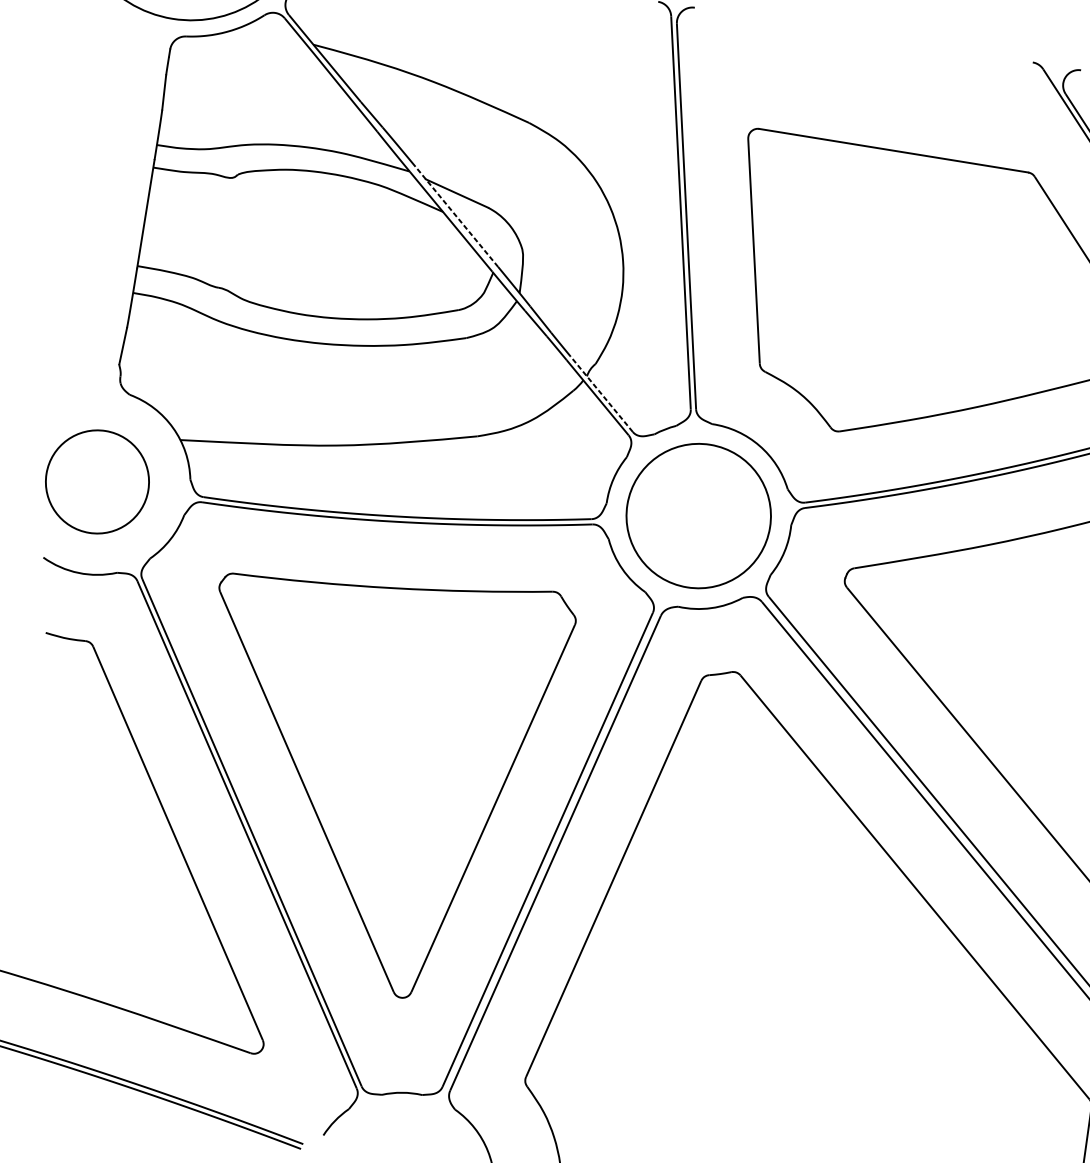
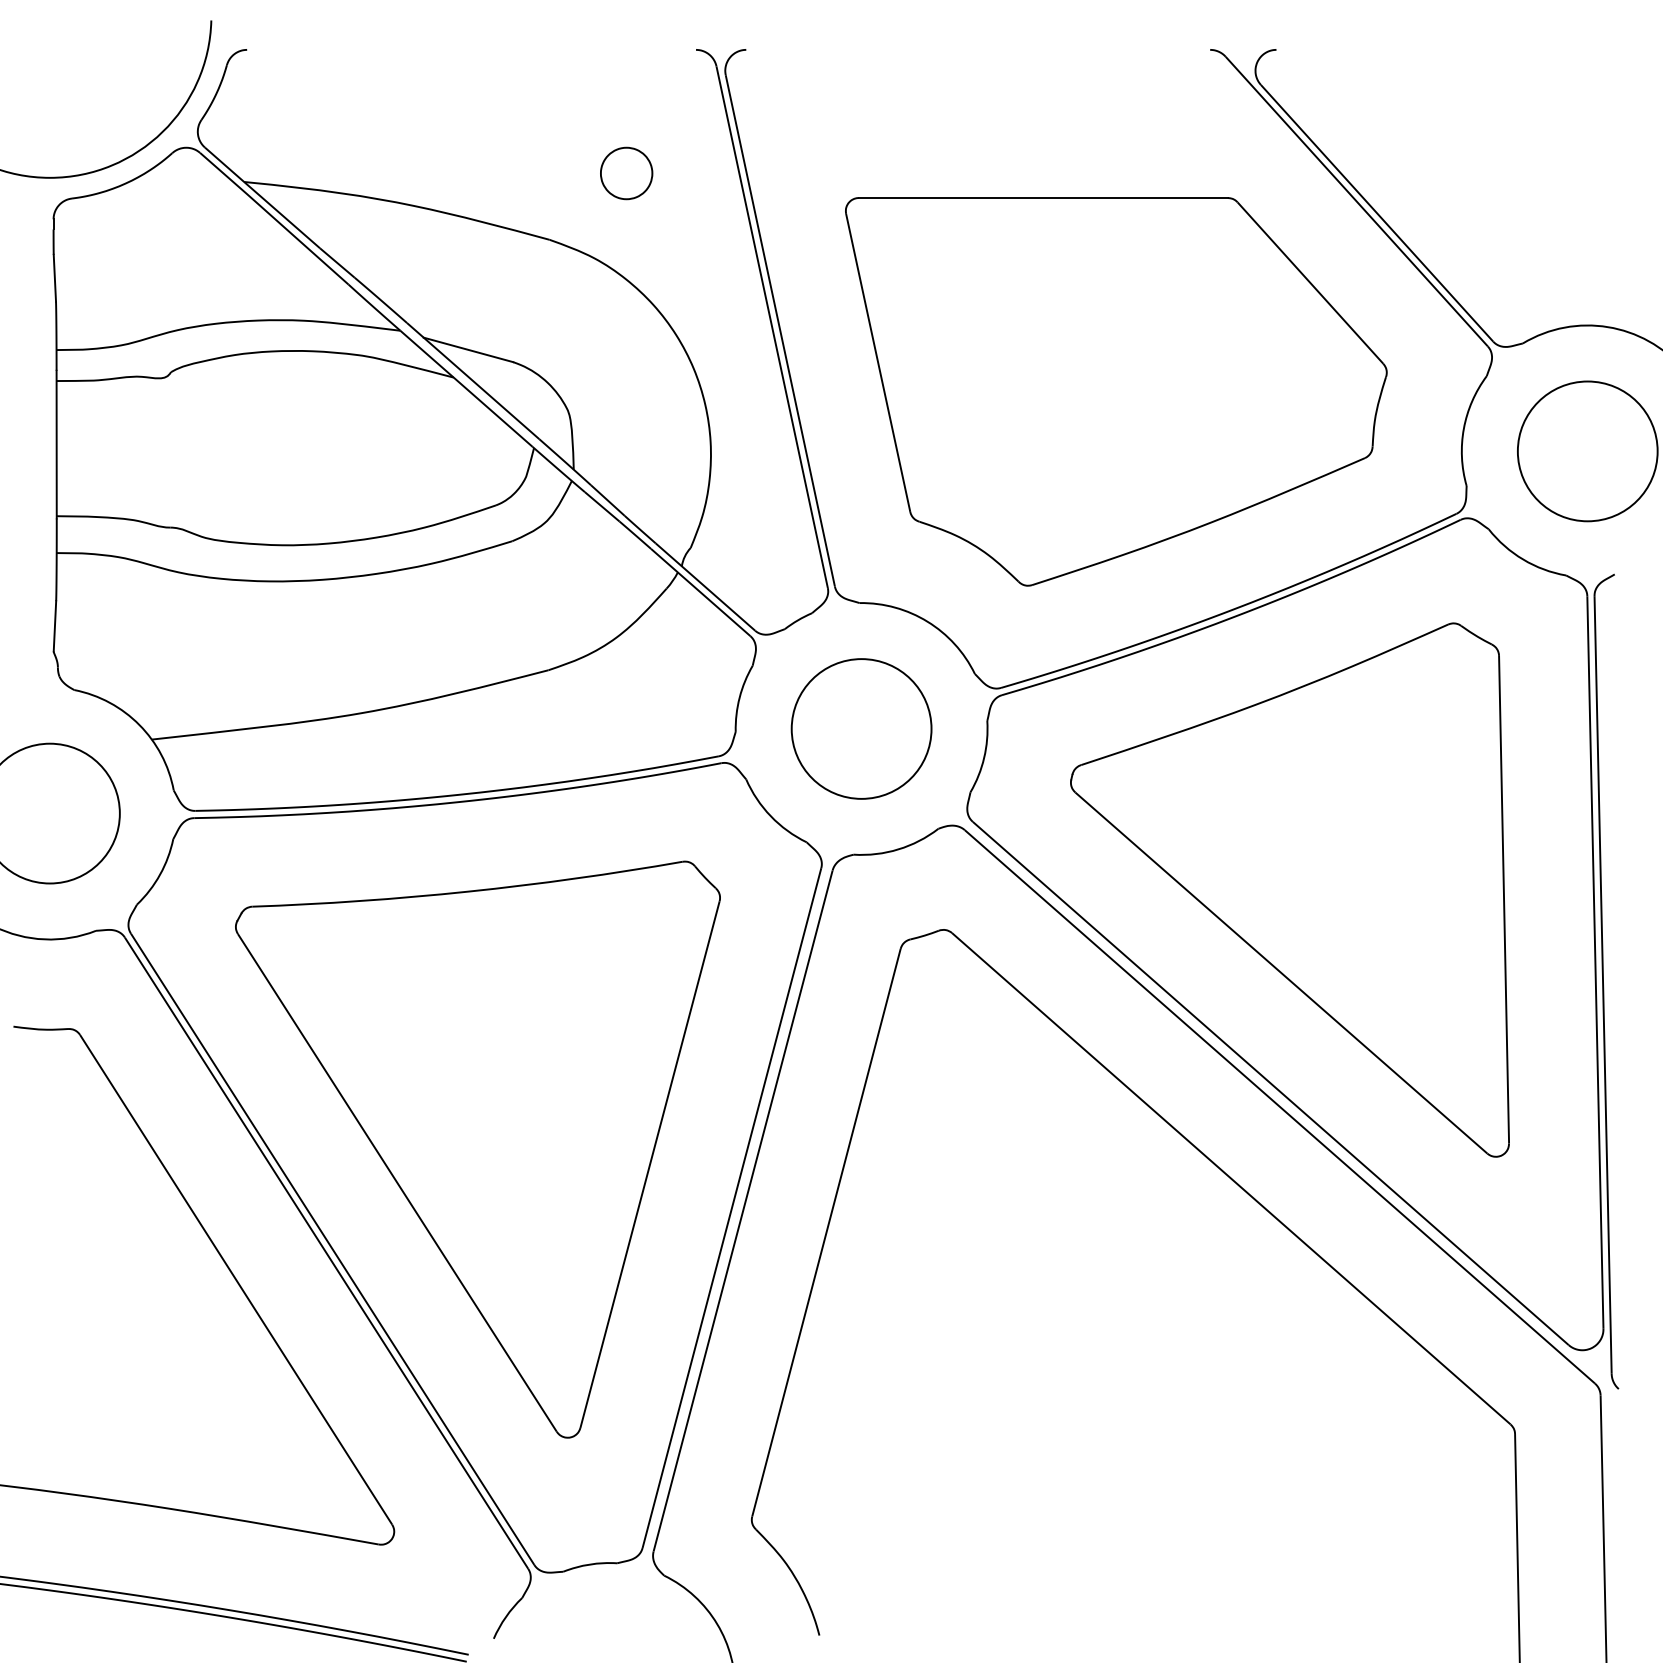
part: (593, 83) -> (626, 173), added
line: (456, 216) -> (472, 380), dashed -> solid
line: (601, 393) -> (704, 586), dashed -> solid
circle: (698, 515) -> (861, 728), size x0.71

